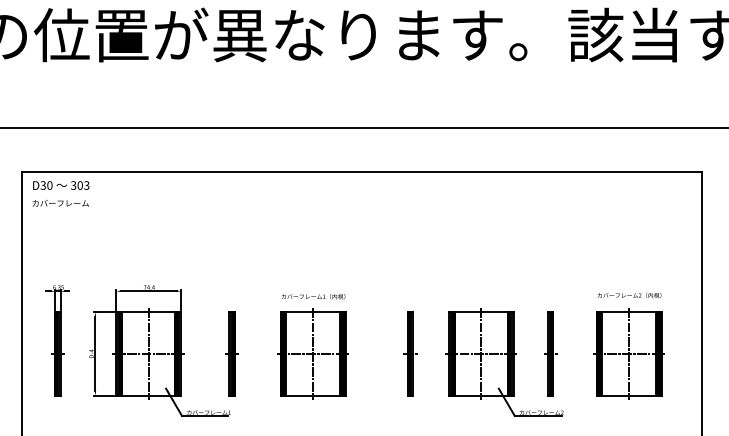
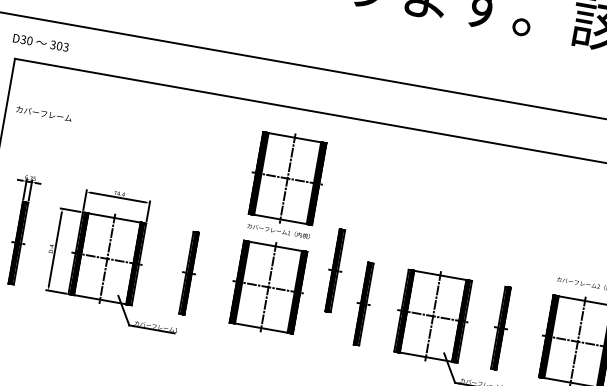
text: (61, 185) -> (41, 42), moved
text: (60, 203) -> (43, 113), moved
part: (312, 242) -> (286, 178), added
part: (376, 325) -> (335, 270), added

